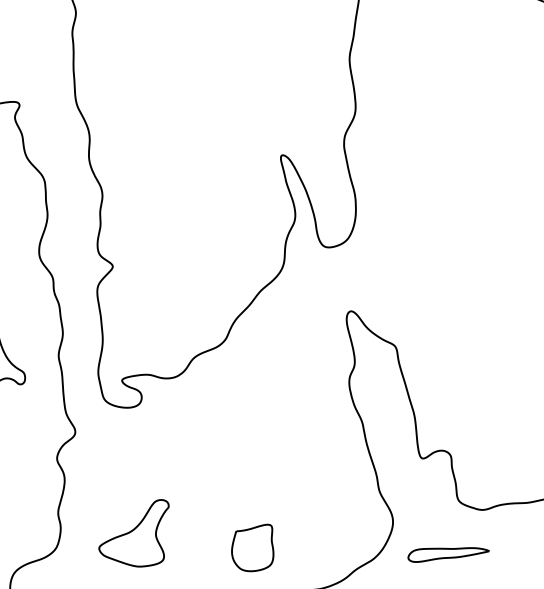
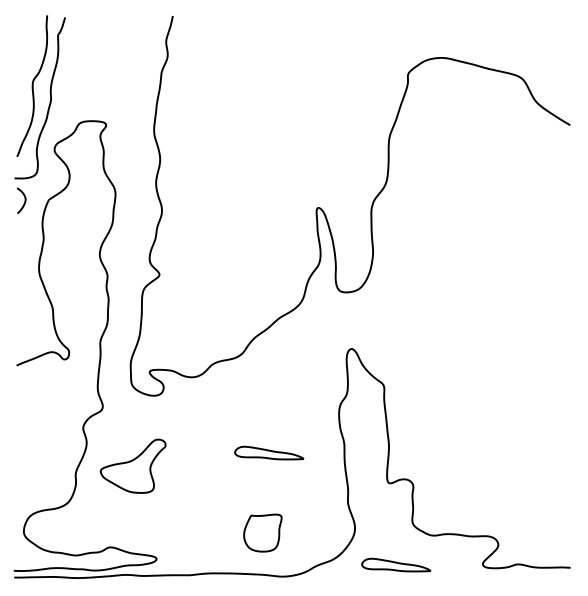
part: (277, 448) -> (269, 452), added
part: (134, 535) -> (132, 465), moved
part: (253, 548) -> (262, 532), moved

